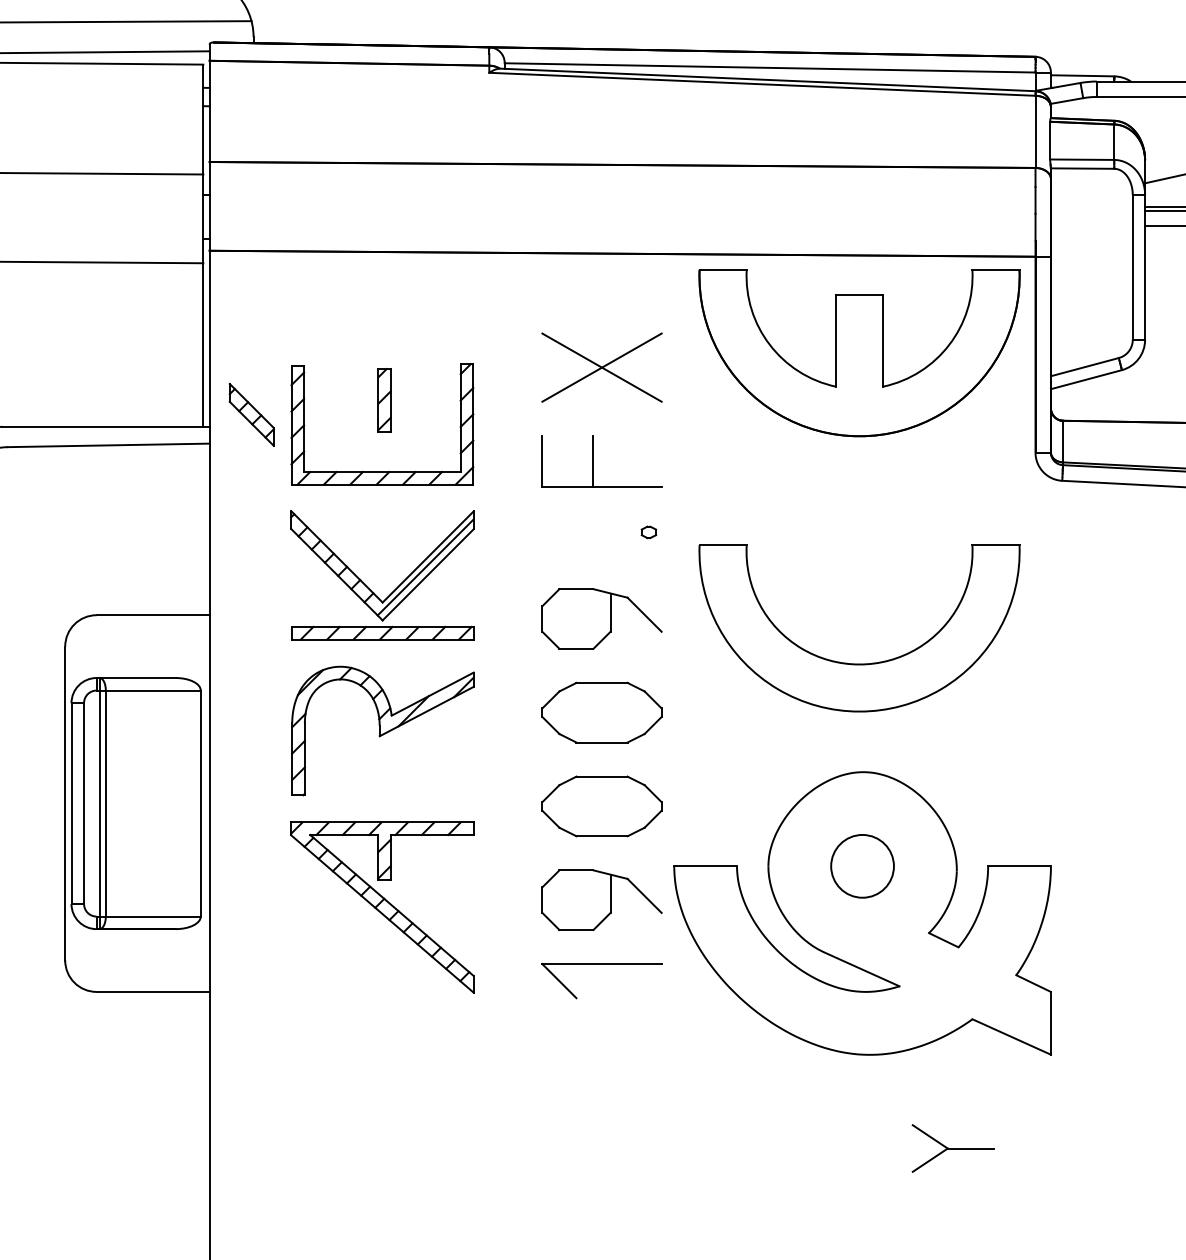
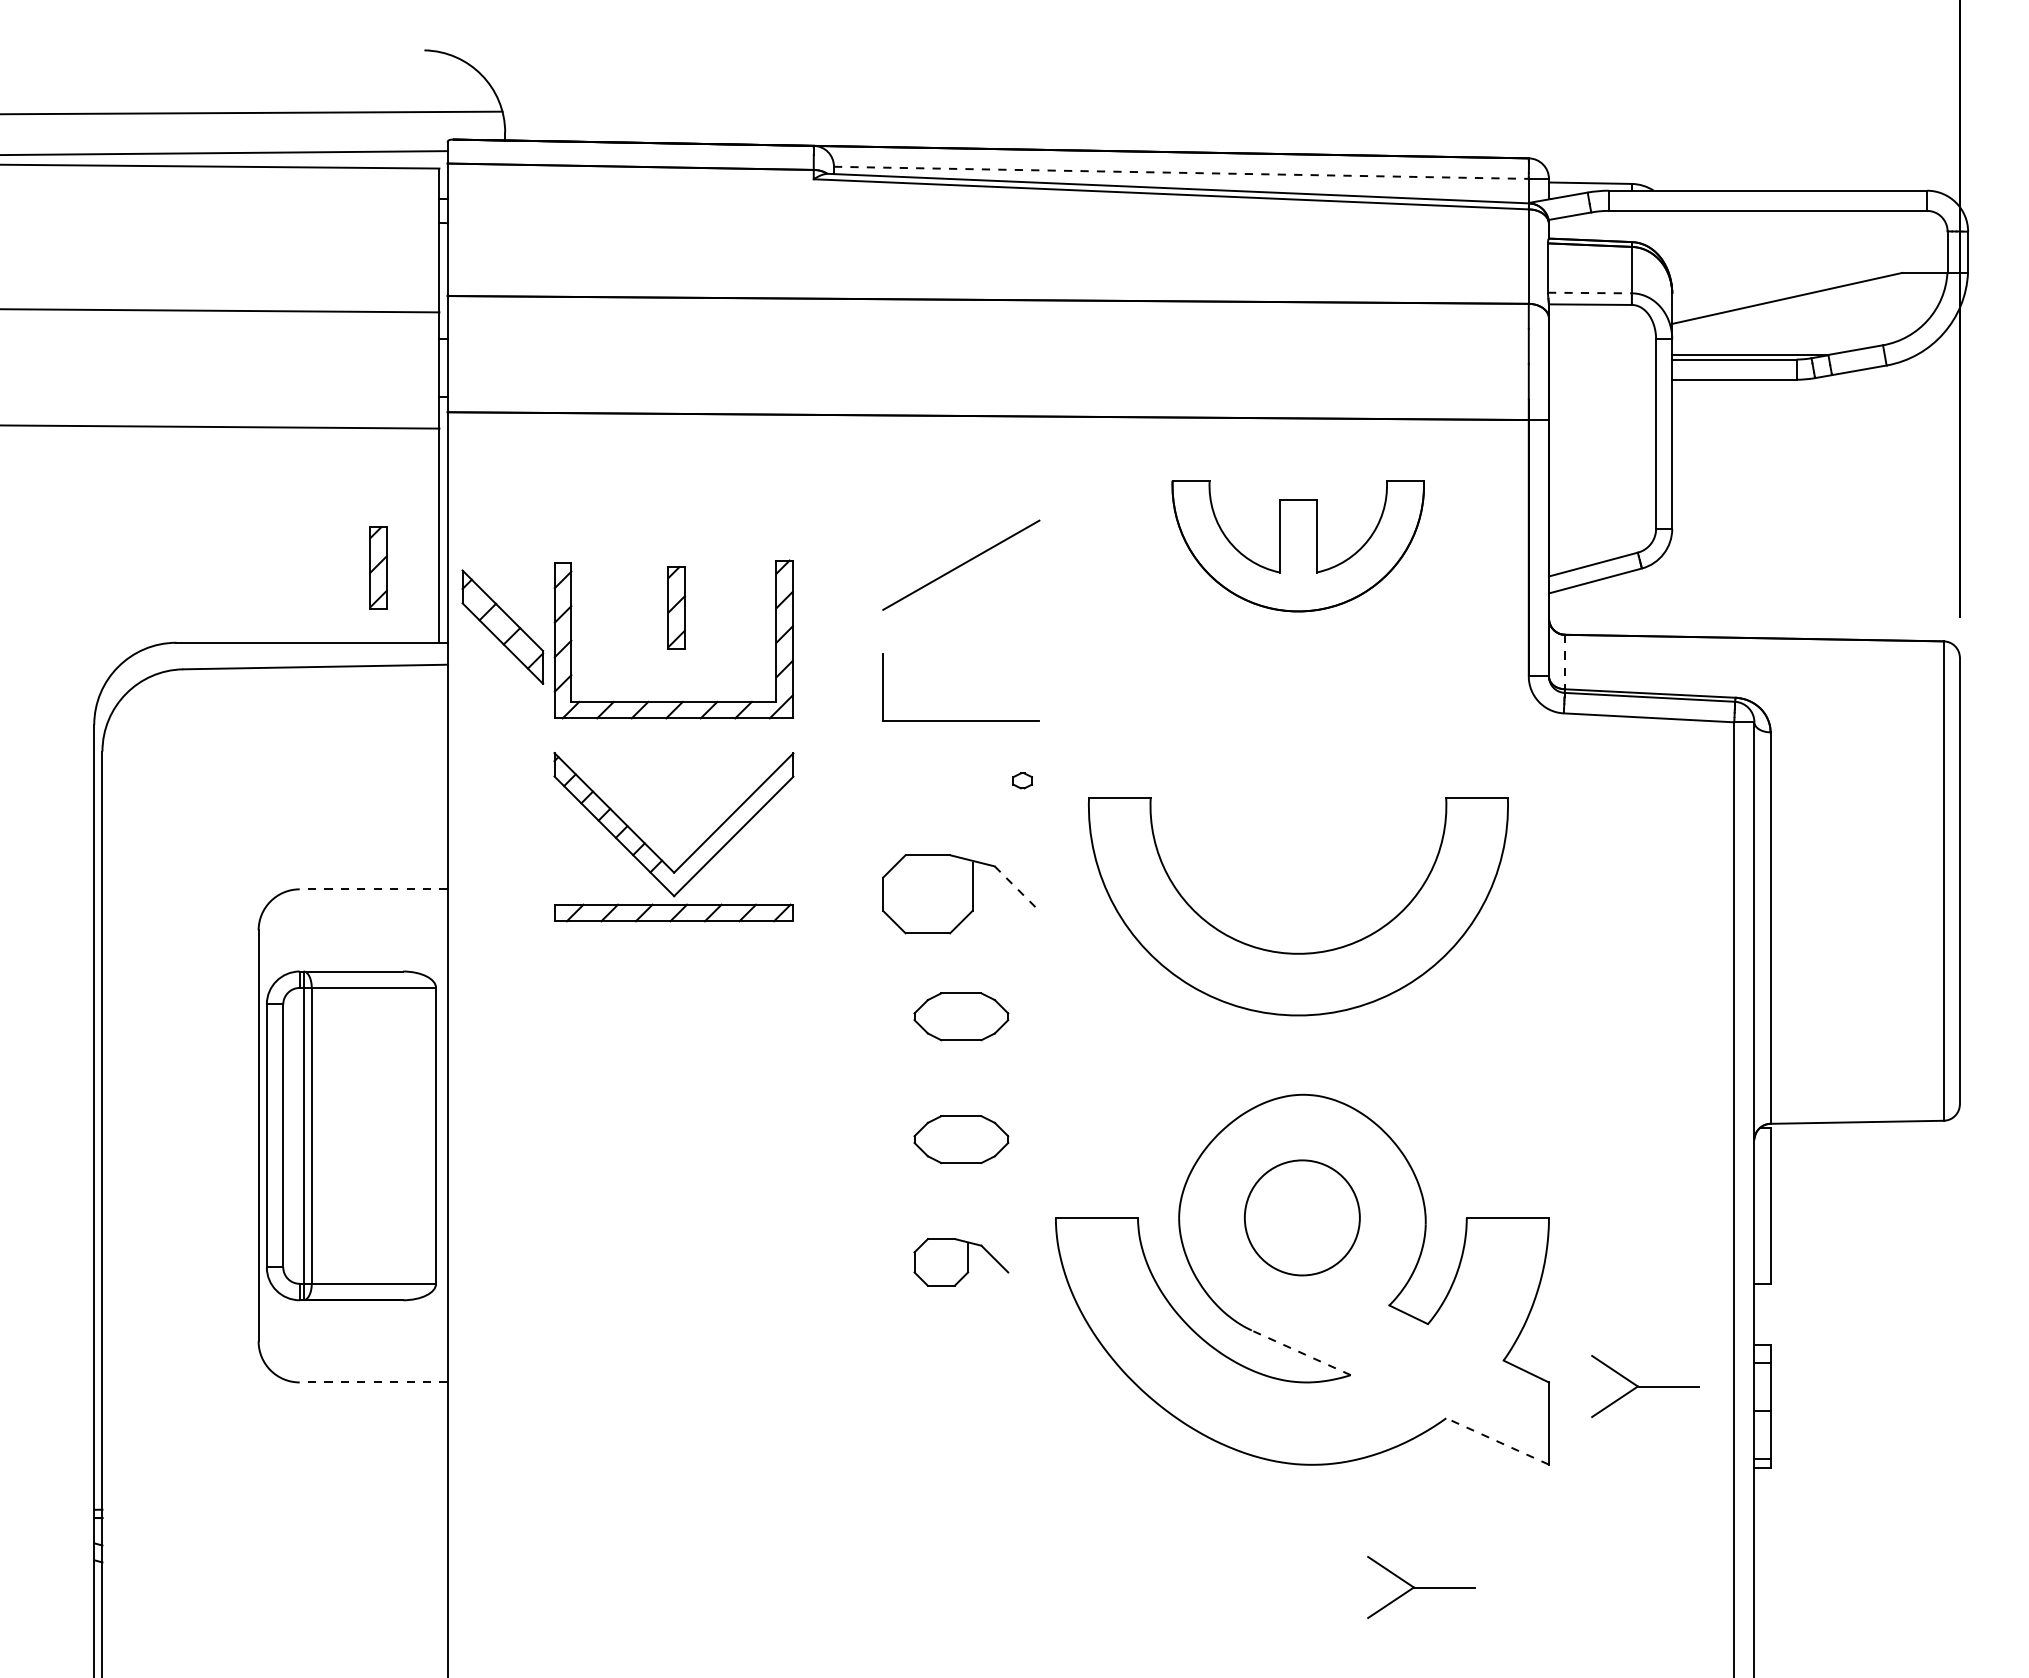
line: (770, 67) -> (1181, 172), solid -> dashed
line: (1081, 160) -> (1589, 293), solid -> dashed
part: (858, 352) -> (1297, 545), size x0.6
line: (602, 367) -> (961, 564), removed
part: (156, 369) -> (378, 567), added
part: (251, 414) -> (502, 626), size x1.4
line: (1063, 441) -> (1565, 662), solid -> dashed
line: (593, 461) -> (950, 687), removed
line: (425, 567) -> (730, 826), removed
line: (644, 614) -> (1017, 888), solid -> dashed
line: (152, 615) -> (373, 889), solid -> dashed
part: (602, 712) -> (961, 1016), size x0.6
part: (382, 730) -> (674, 1040), removed
part: (602, 806) -> (961, 1139), size x0.6
part: (862, 866) -> (1302, 1218), size x1.4
part: (602, 900) -> (961, 1262), size x0.6
part: (382, 907) -> (673, 1271), removed
part: (601, 964) -> (960, 1346), removed
line: (861, 969) -> (1300, 1352), solid -> dashed
line: (152, 991) -> (373, 1382), solid -> dashed
part: (1124, 995) -> (1645, 1386), added
line: (1011, 1037) -> (1497, 1441), solid -> dashed

